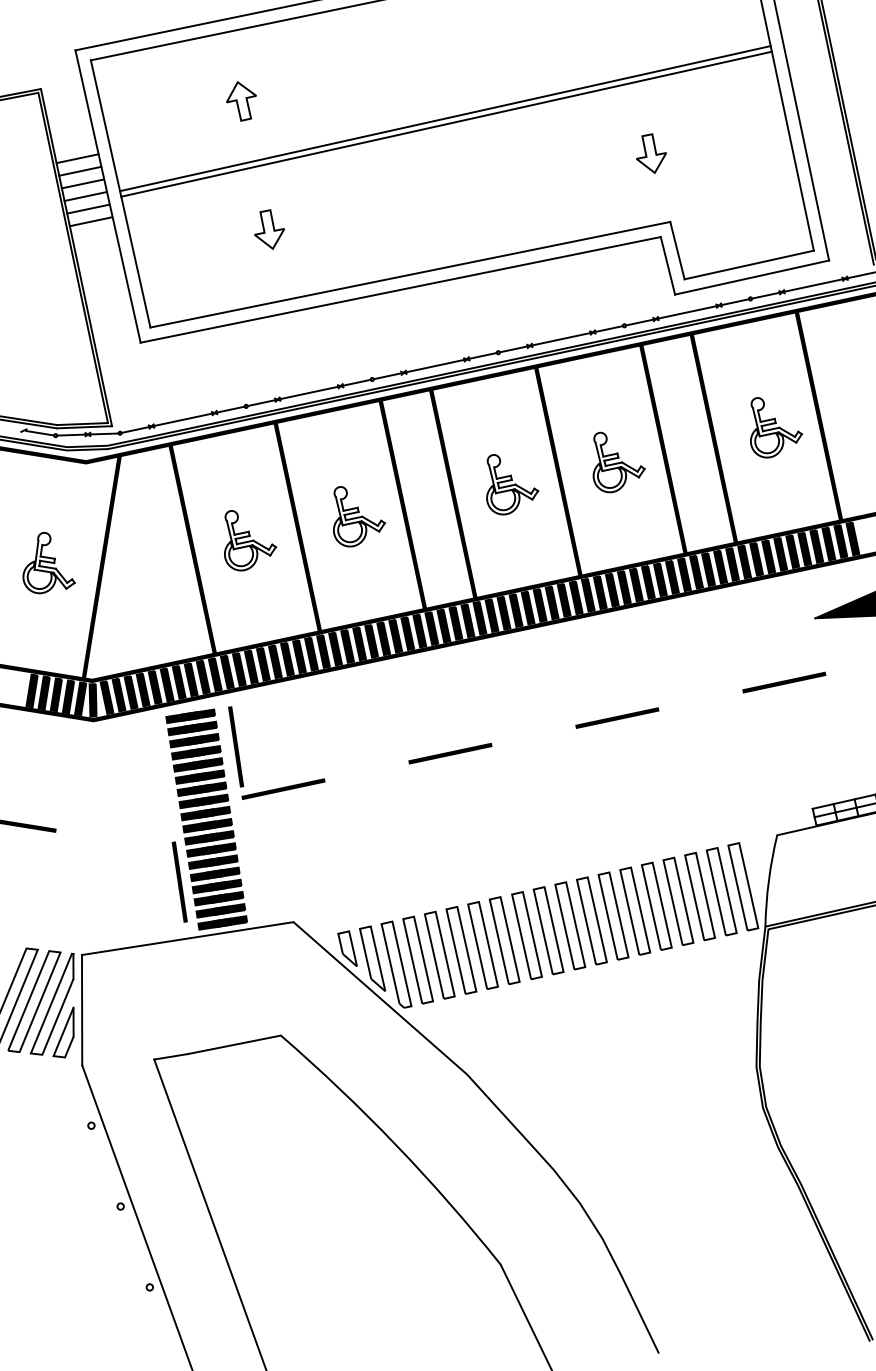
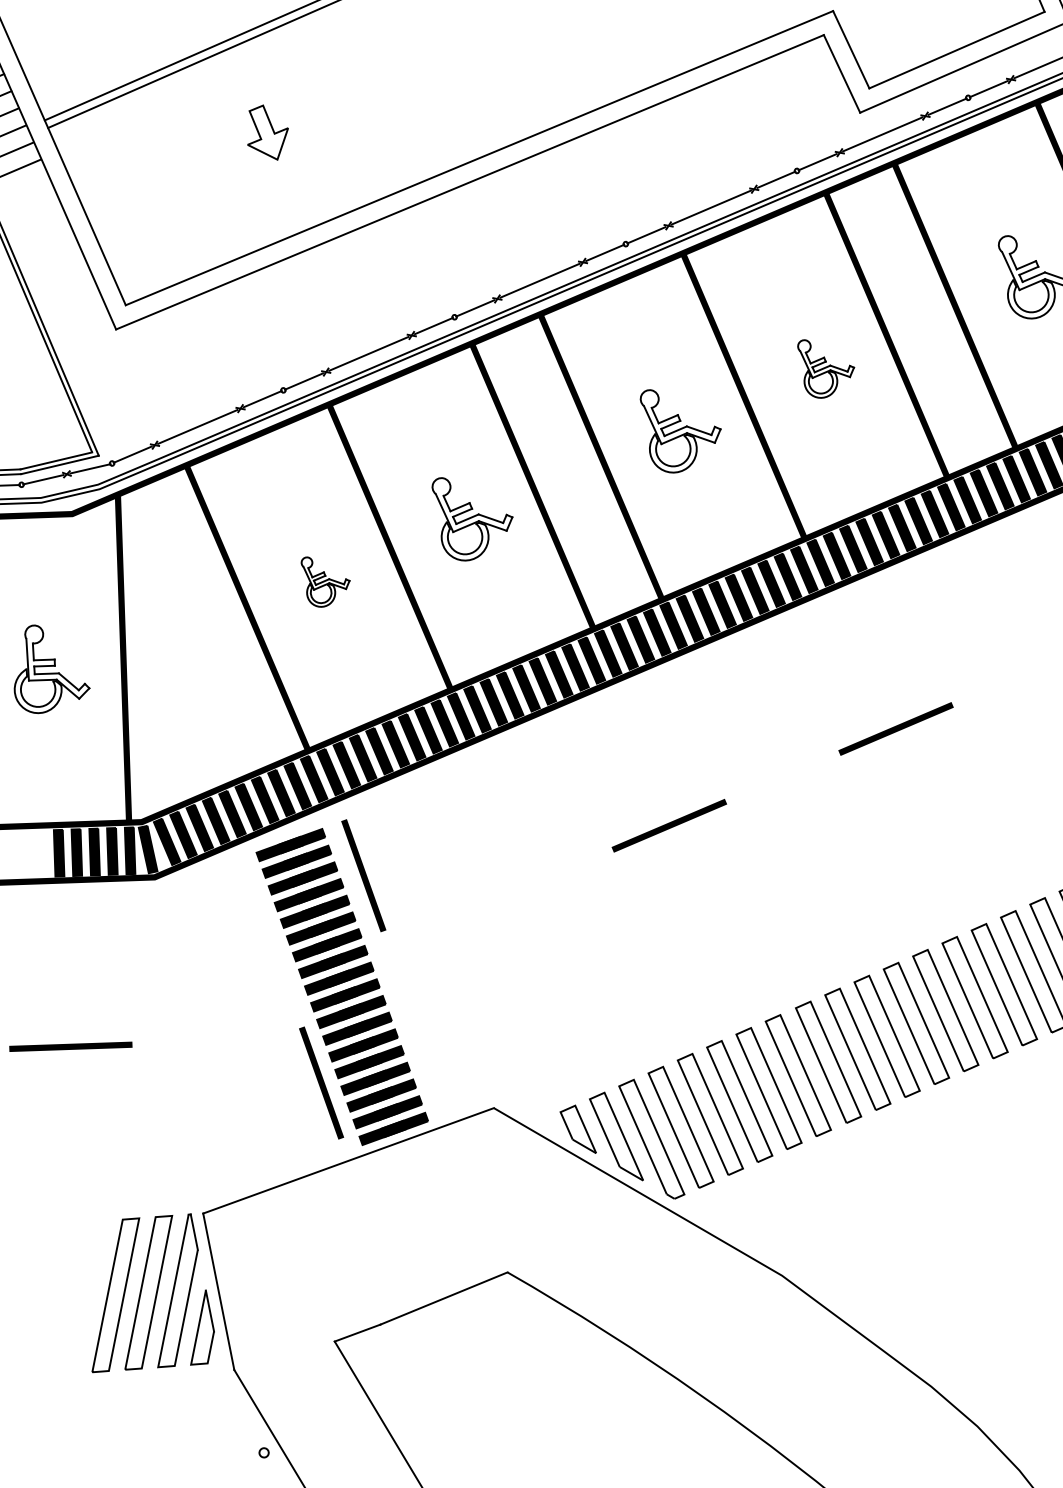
part: (618, 462) -> (826, 366), size x0.7
part: (250, 540) -> (326, 579), size x0.6
line: (283, 788) -> (442, 921), removed

